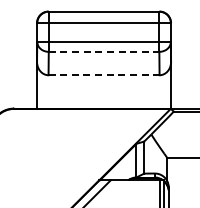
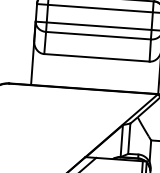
line: (104, 51) -> (98, 35), dashed -> solid
line: (104, 75) -> (97, 58), dashed -> solid

